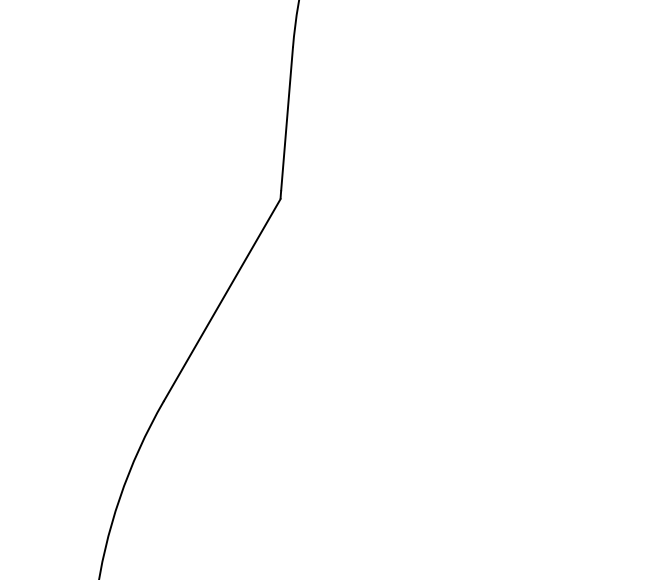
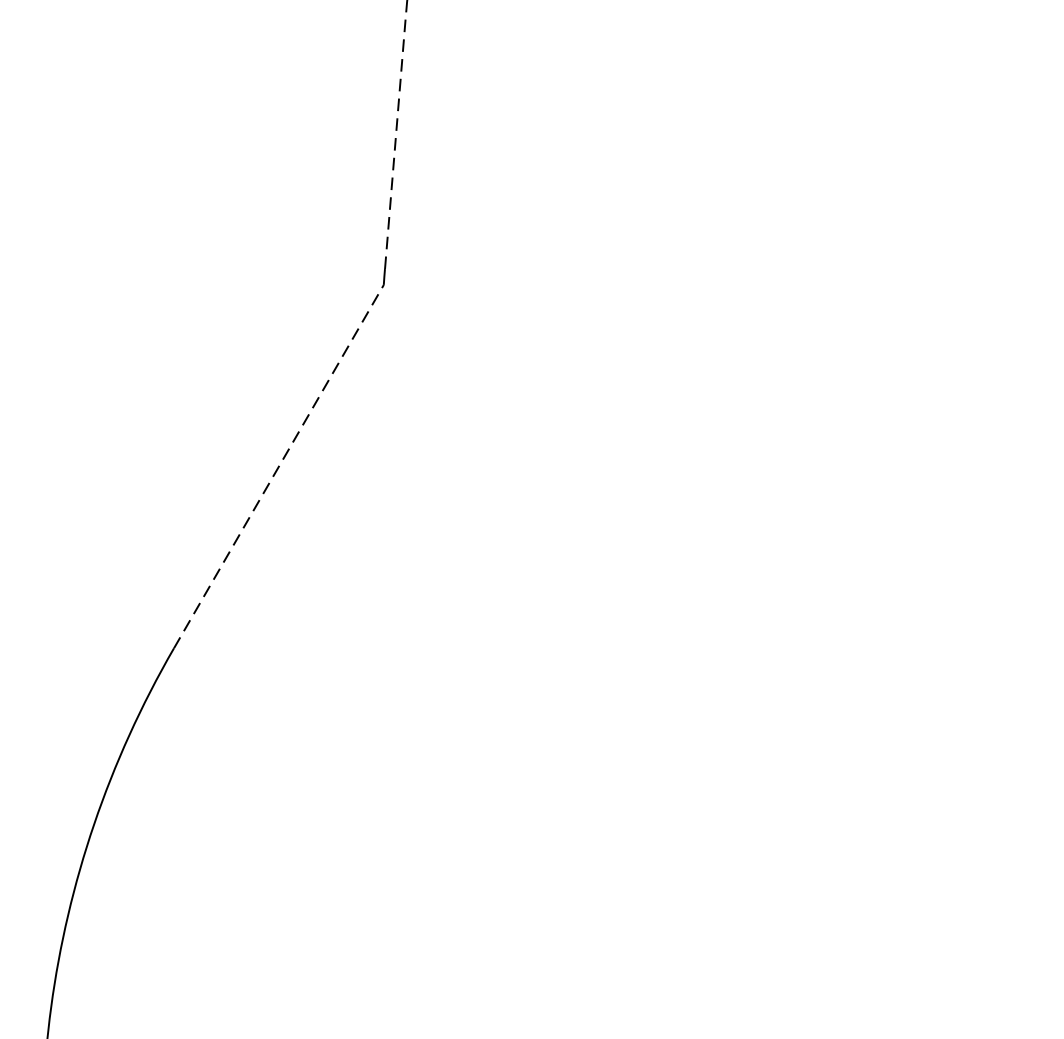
line: (287, 118) -> (396, 139), solid -> dashed
line: (222, 300) -> (279, 467), solid -> dashed

